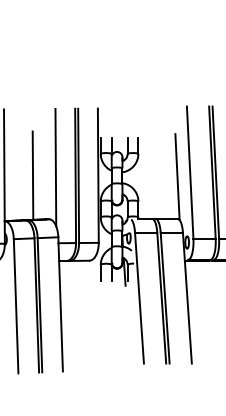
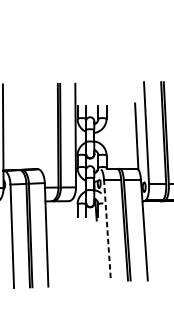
line: (55, 167) -> (42, 129), removed
line: (32, 175) -> (24, 135), removed
line: (139, 298) -> (107, 230), solid -> dashed

